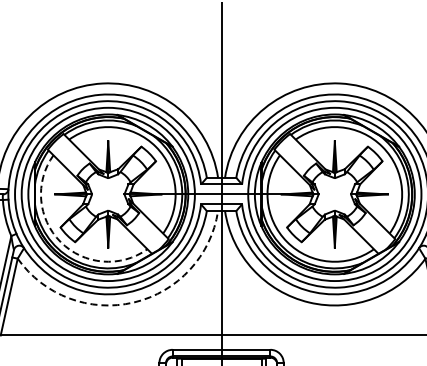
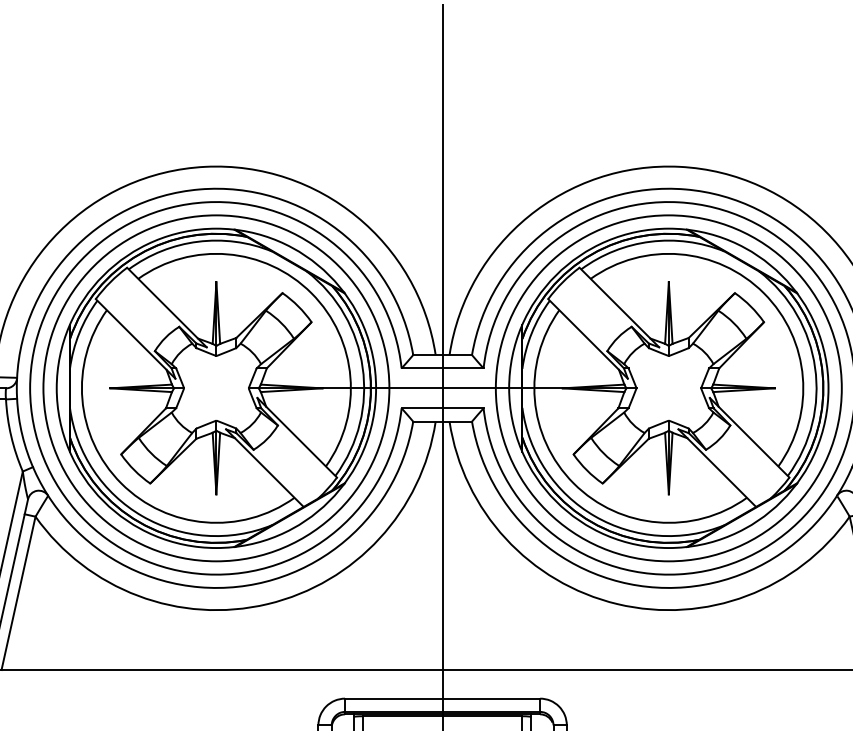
arc: (60, 242) -> (120, 484), dashed -> solid
arc: (133, 302) -> (266, 604), dashed -> solid

